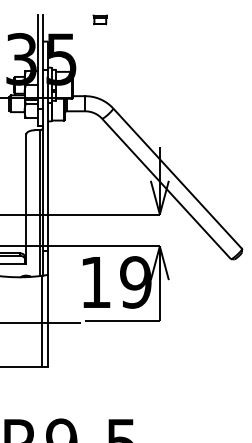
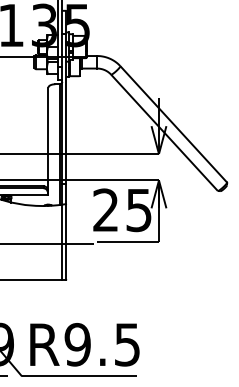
text: (115, 281) -> (122, 209), 19 -> 25

